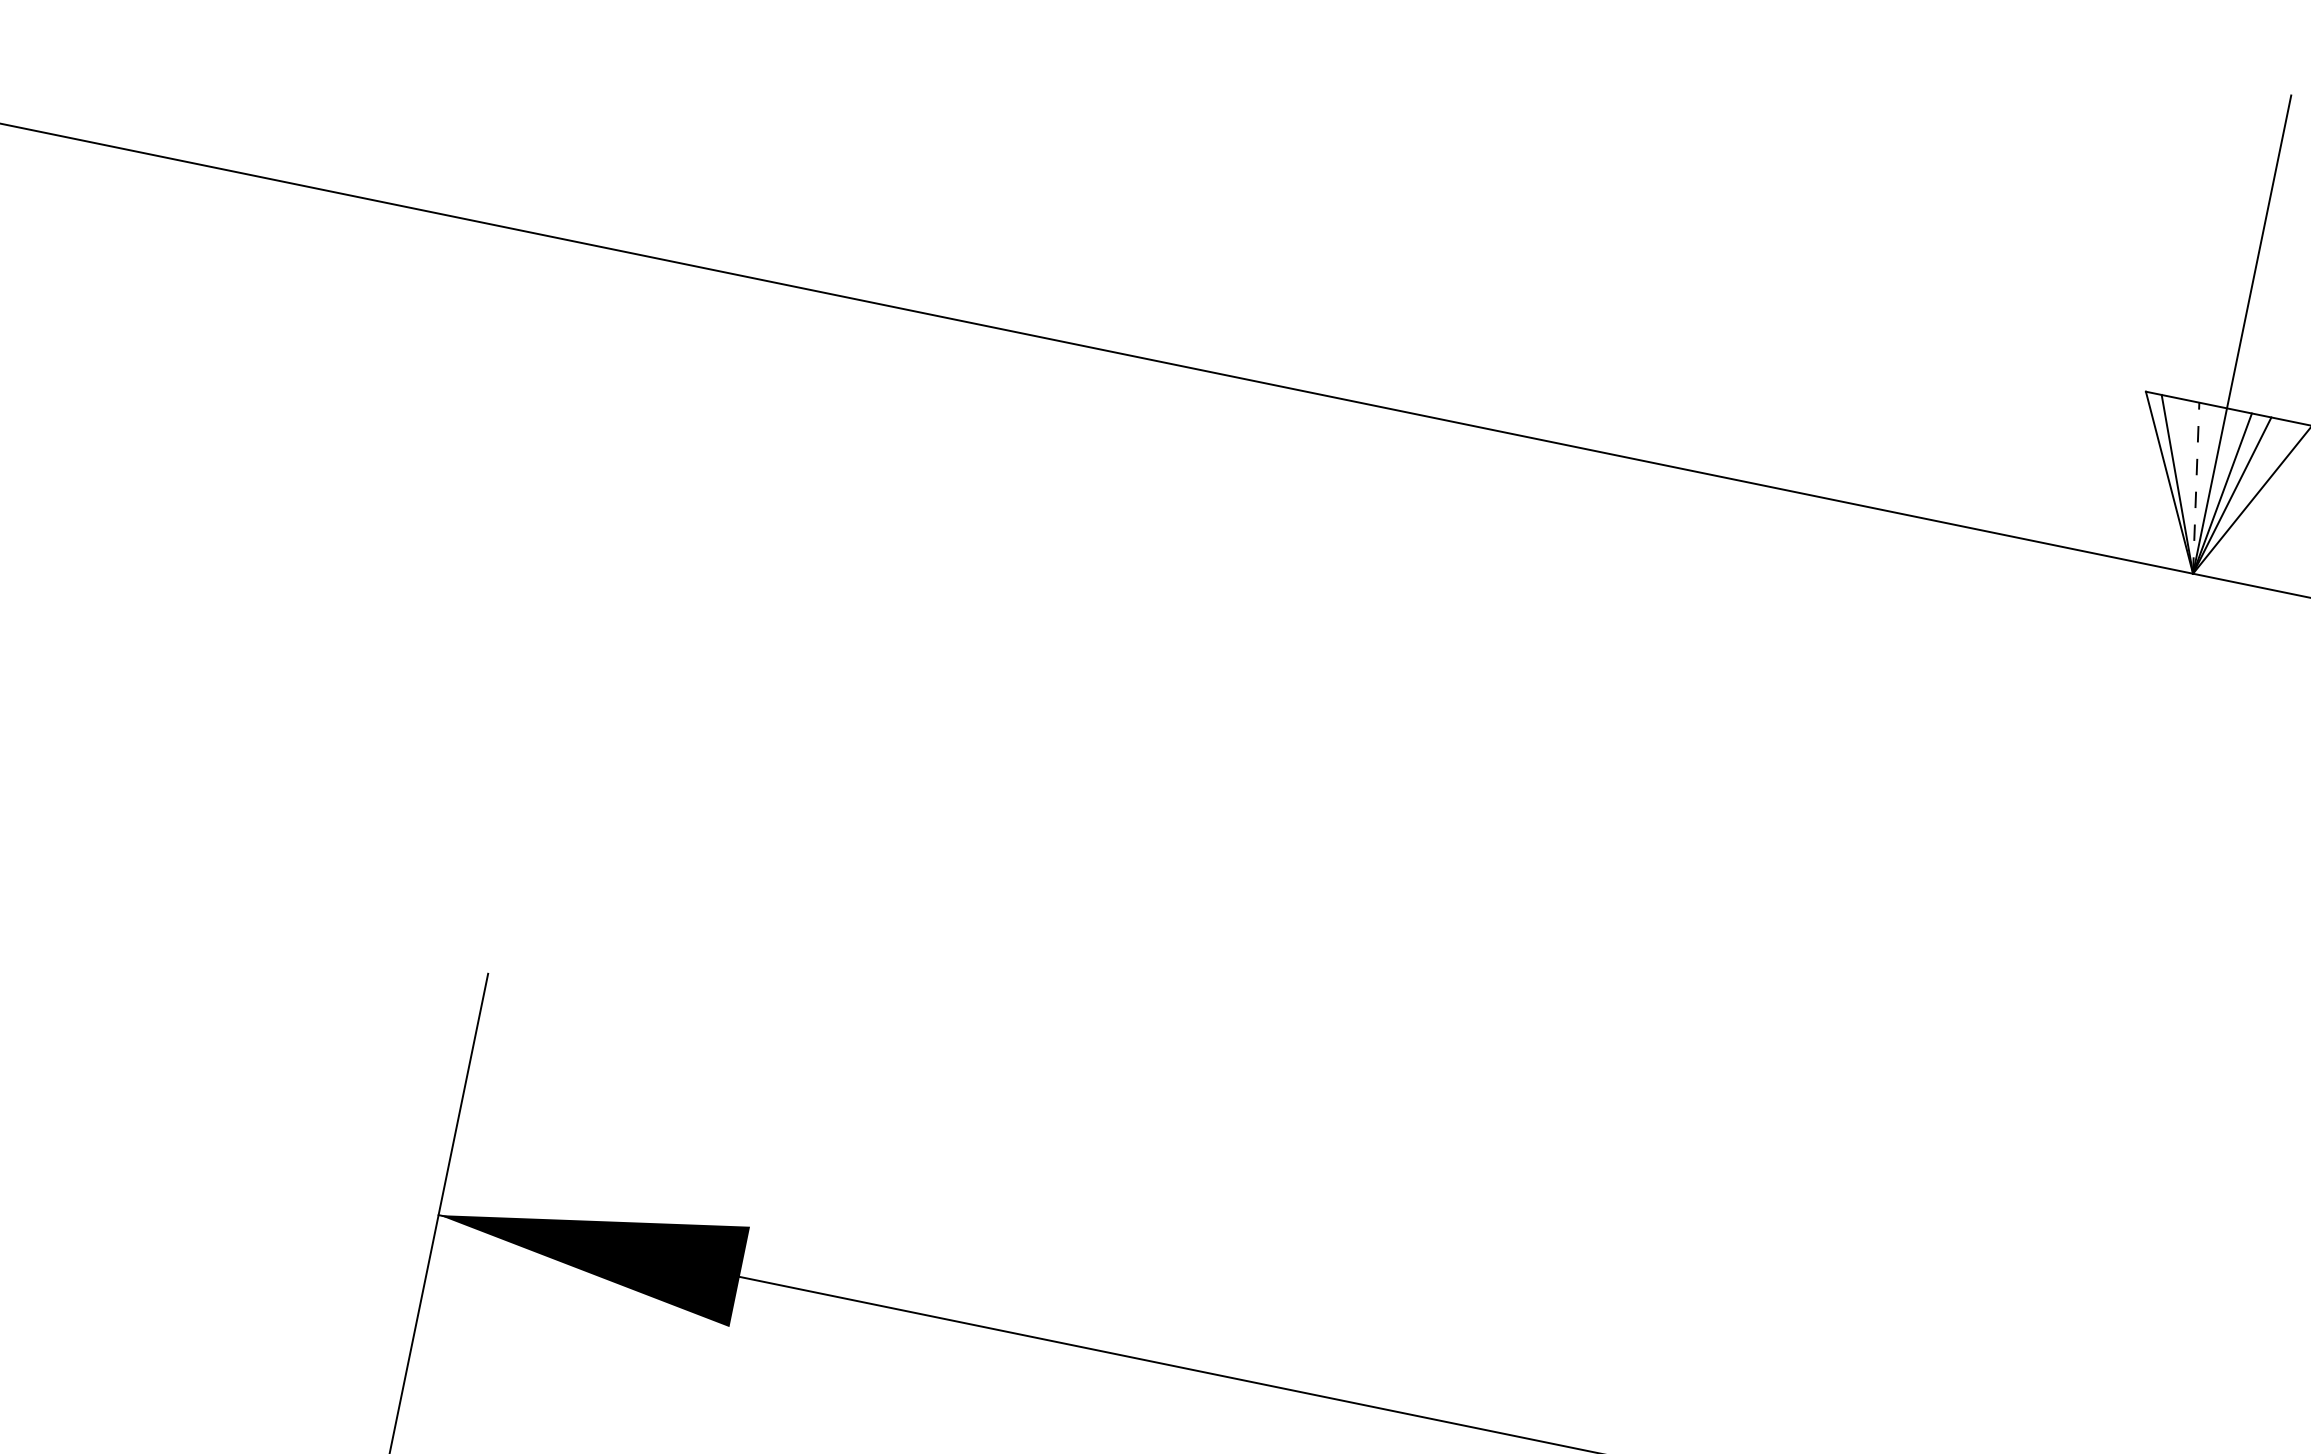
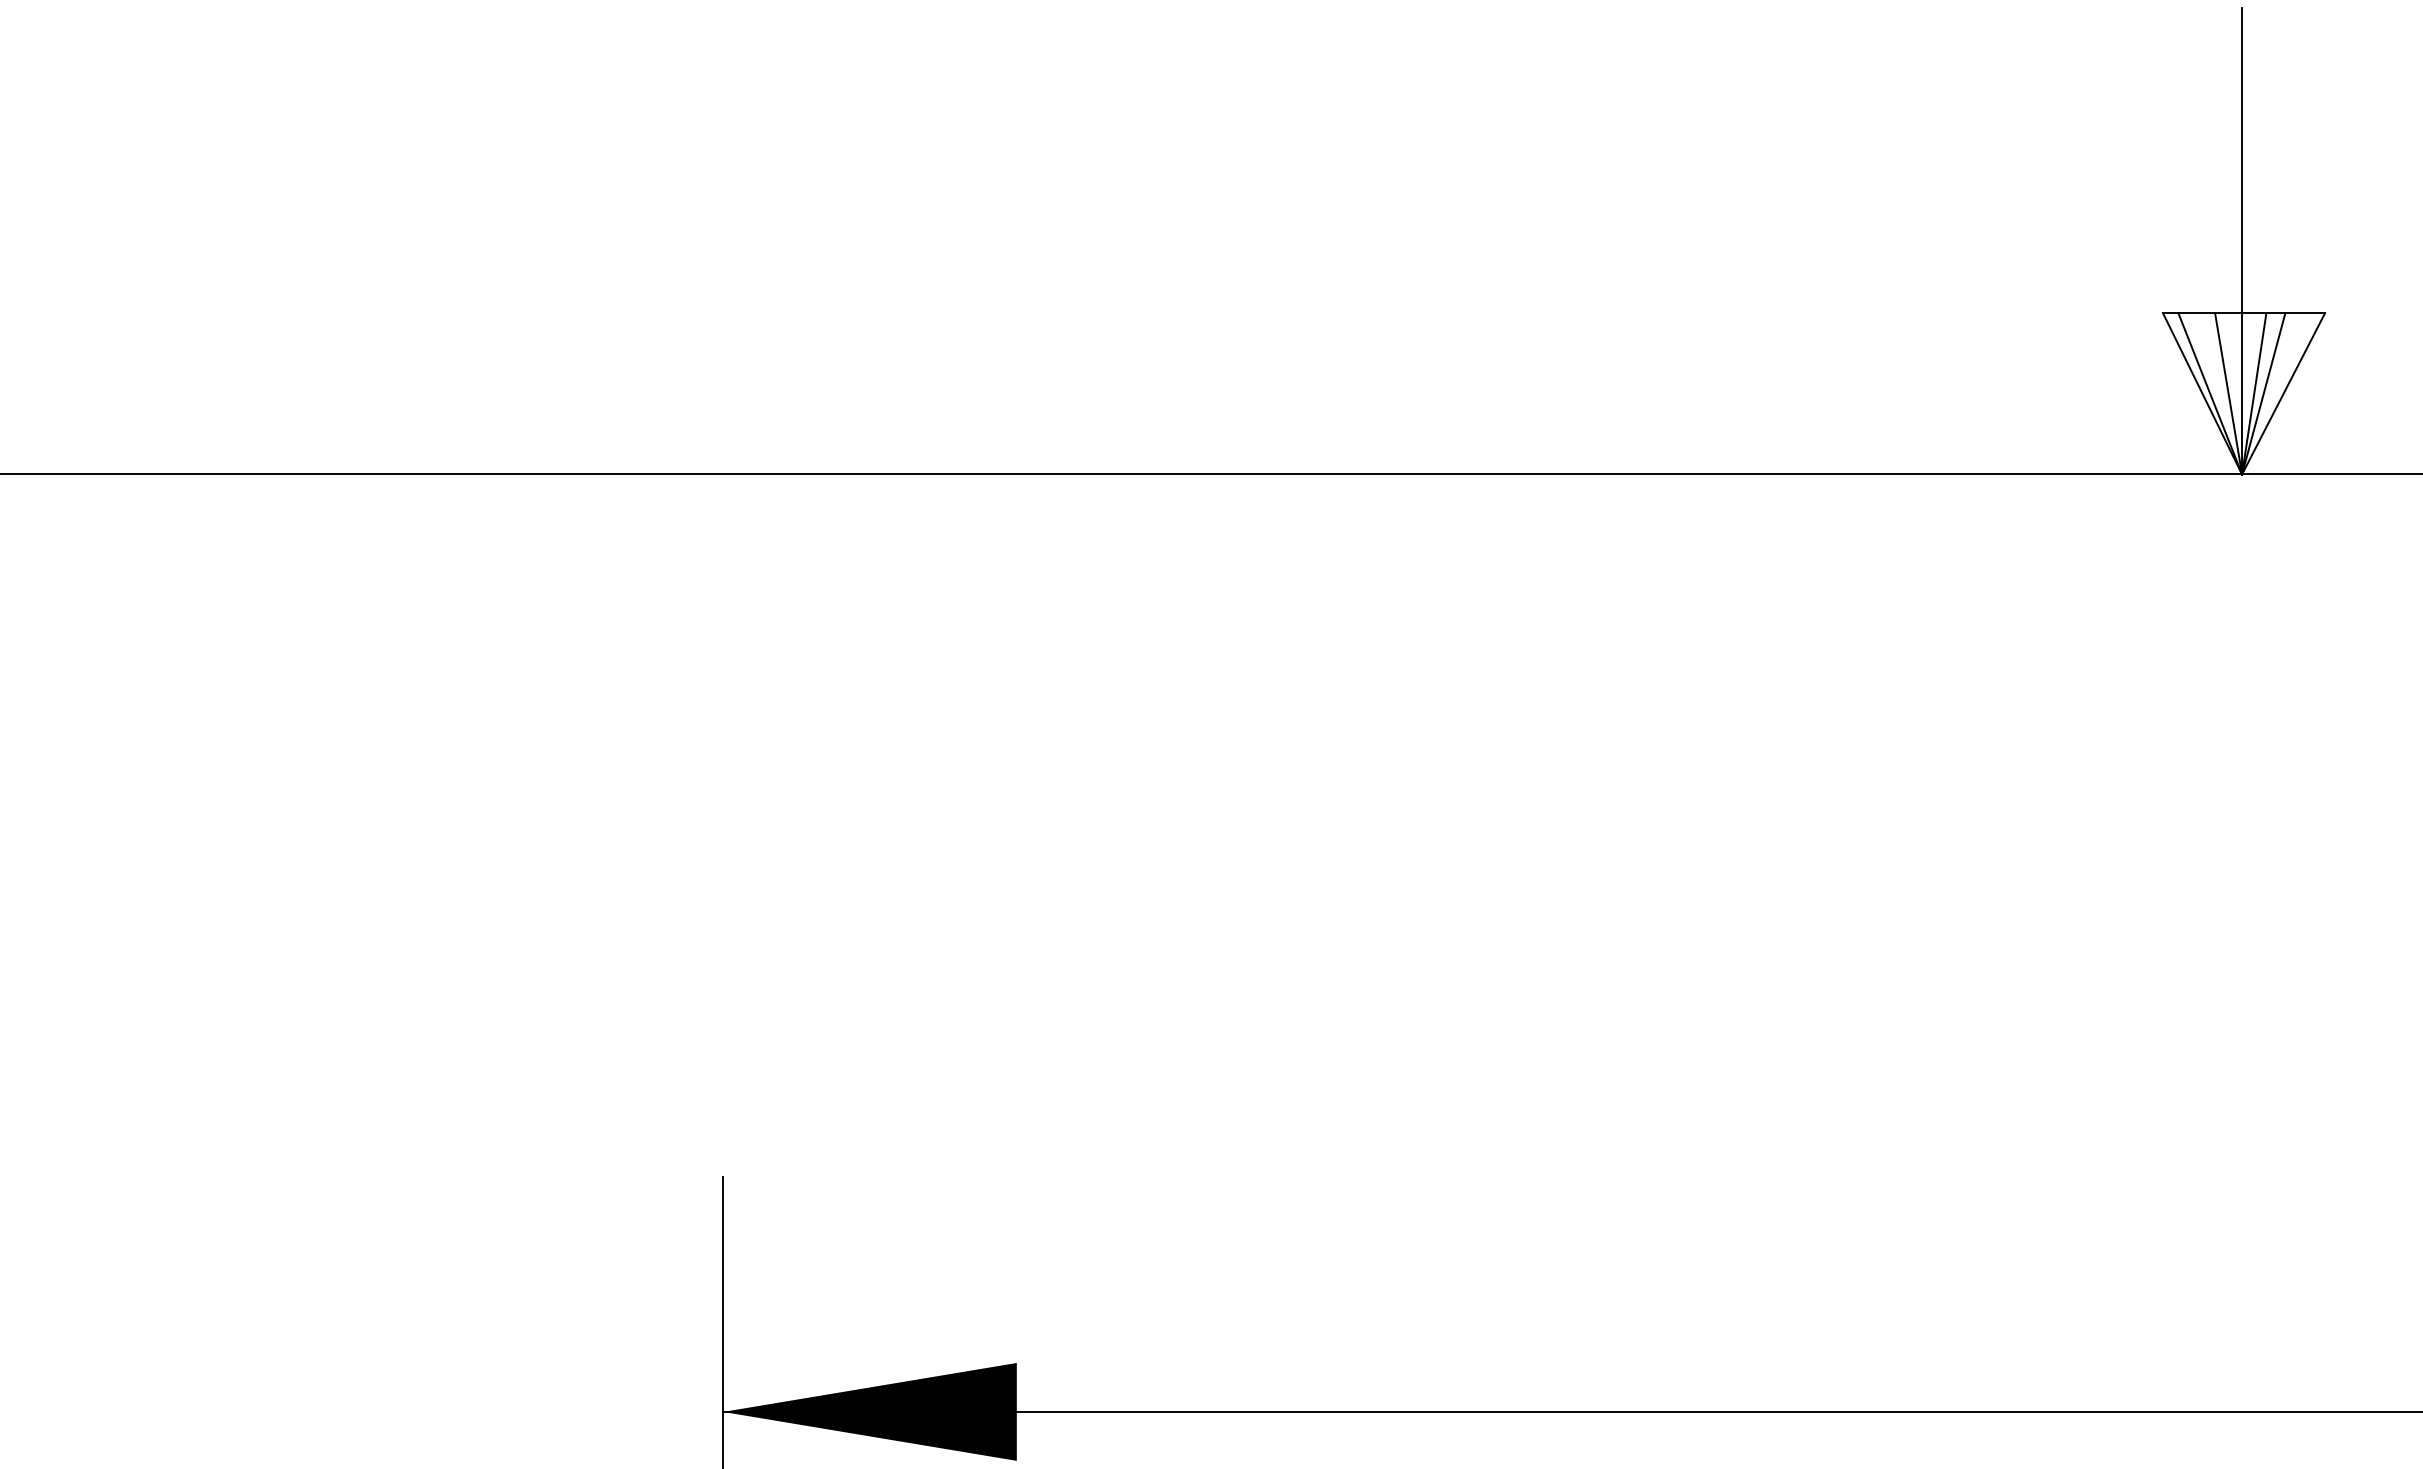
line: (2196, 487) -> (2228, 393), dashed -> solid

